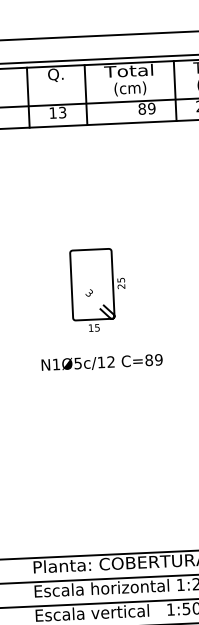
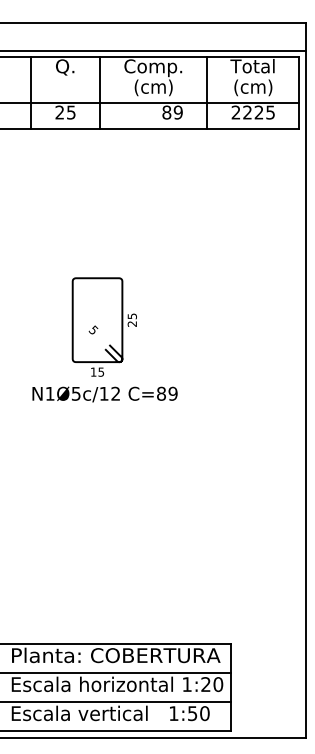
text: (128, 72) -> (152, 68), Total -> Comp.
text: (57, 112) -> (65, 112), 13 -> 25
text: (90, 292) -> (95, 329), 3 -> 5
text: (101, 363) -> (104, 394), moved

